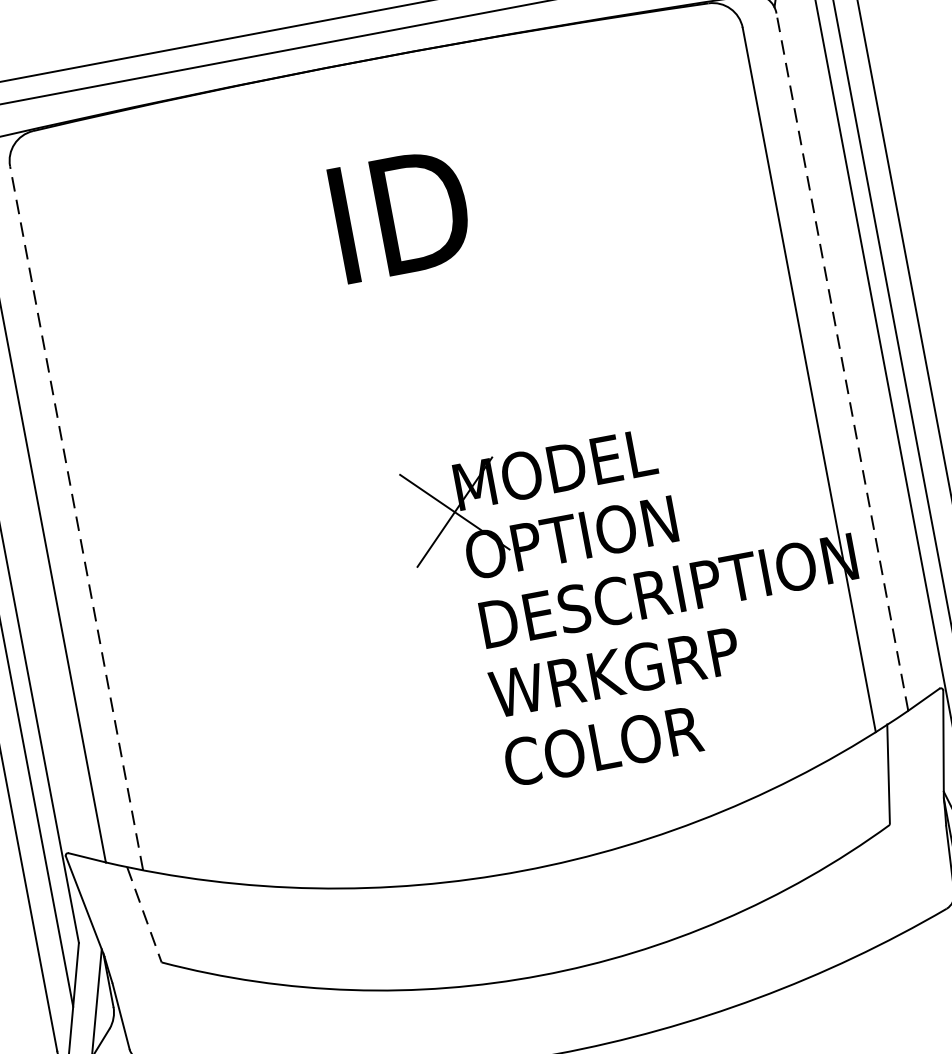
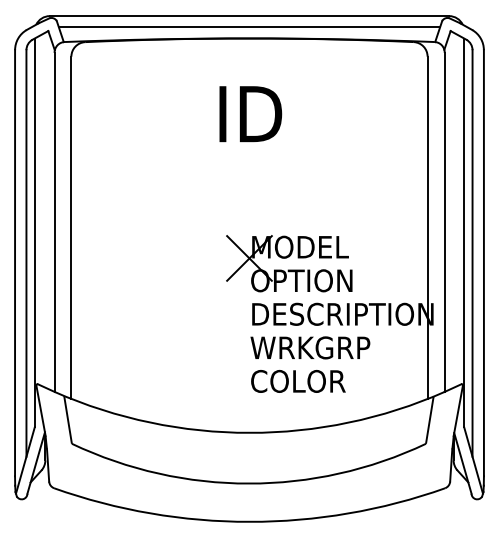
line: (841, 360) -> (444, 221), dashed -> solid
line: (76, 517) -> (71, 227), dashed -> solid
line: (145, 915) -> (68, 420), dashed -> solid

